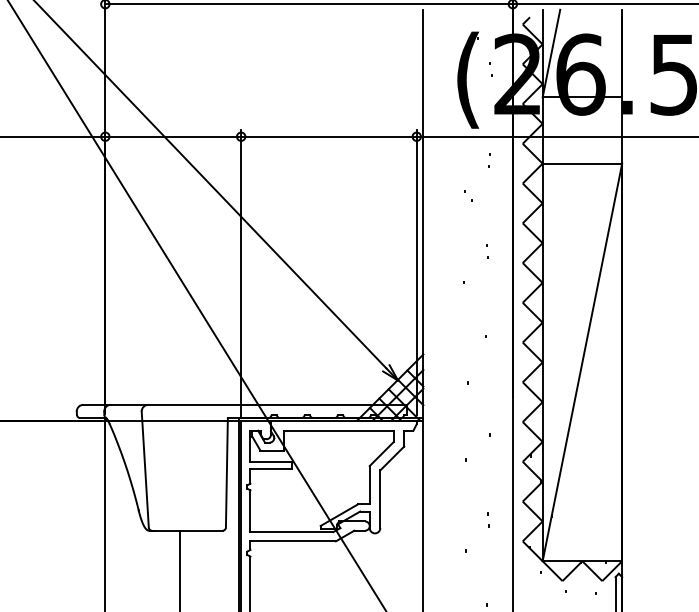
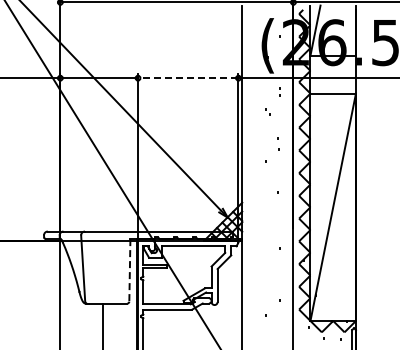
line: (327, 137) -> (187, 78), solid -> dashed
part: (486, 250) -> (278, 143), size x1.6
line: (226, 472) -> (129, 270), solid -> dashed

